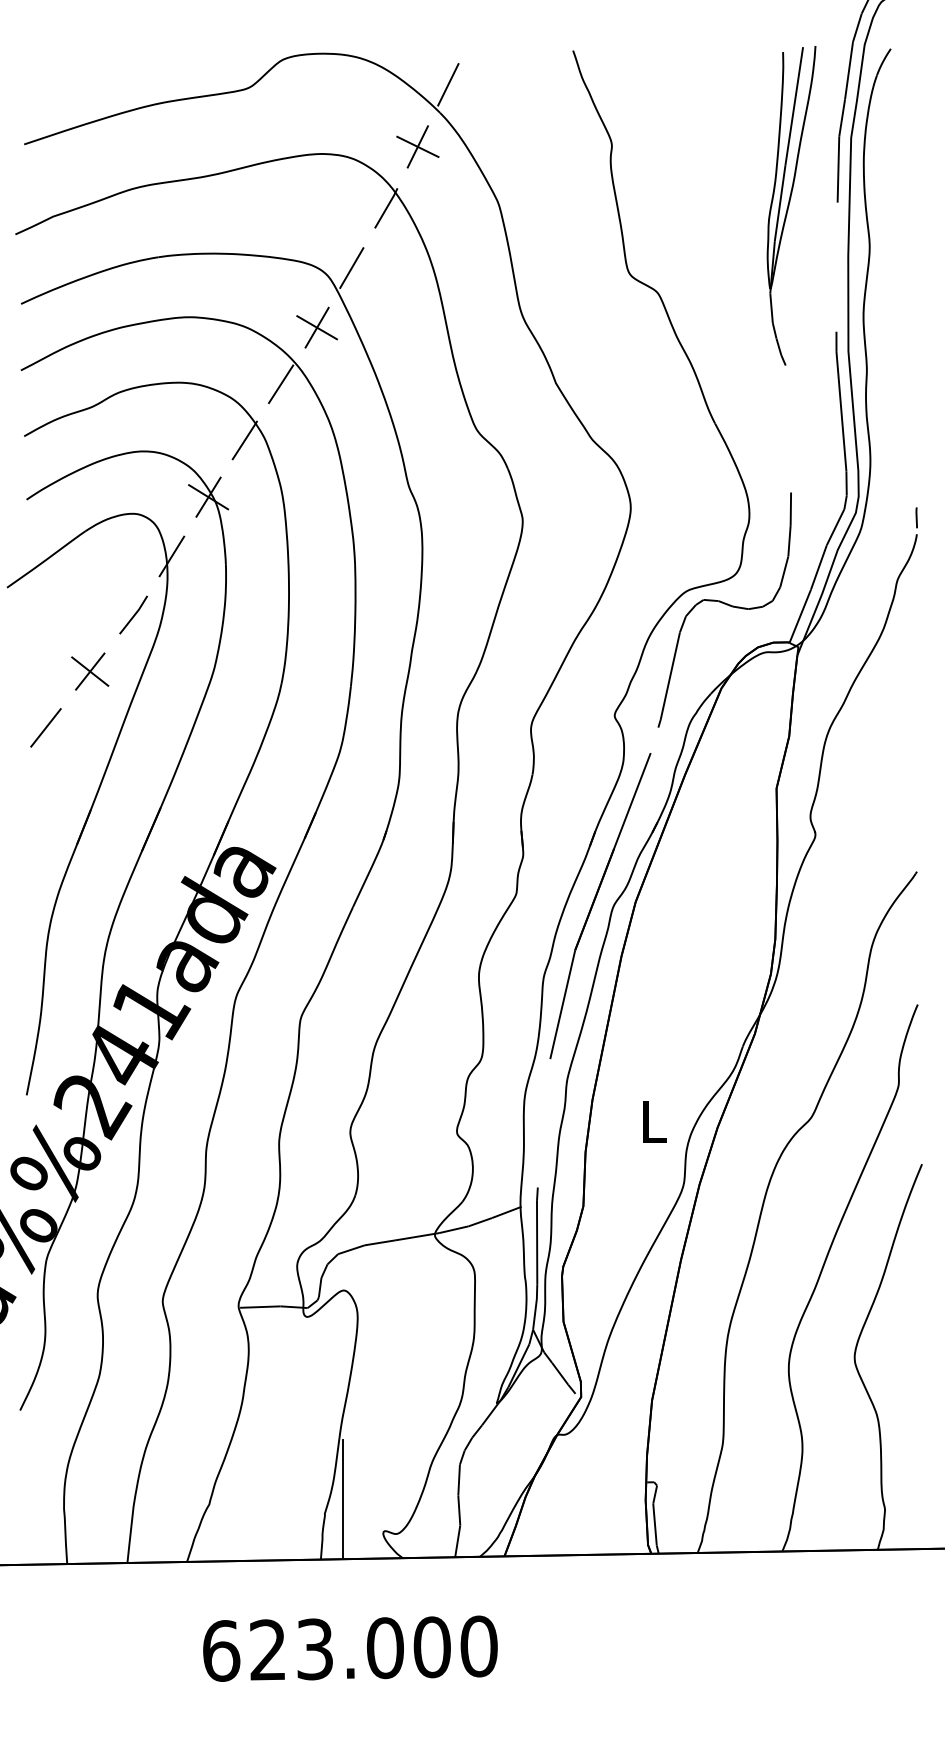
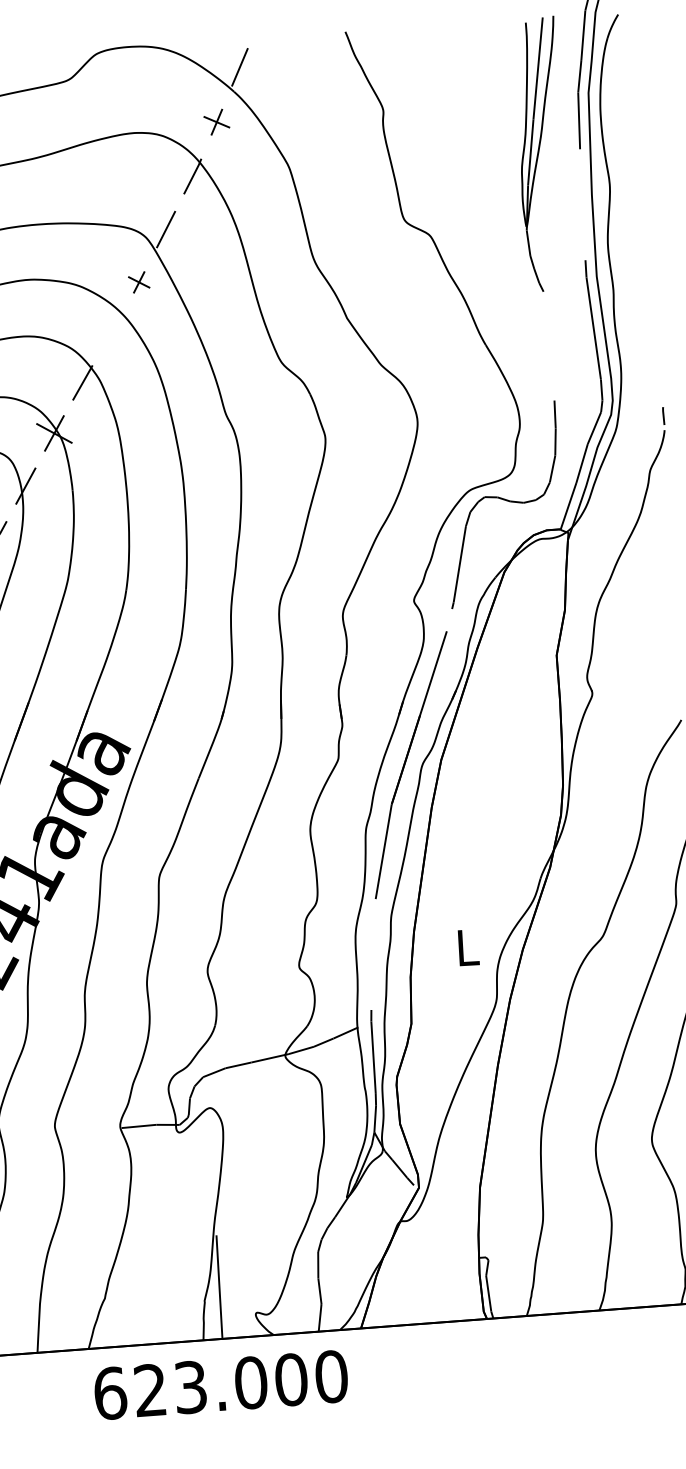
part: (417, 146) -> (216, 121), size x0.7
part: (316, 327) -> (138, 282), size x0.6
line: (281, 384) -> (111, 333), removed
text: (350, 1648) -> (221, 1384), moved

